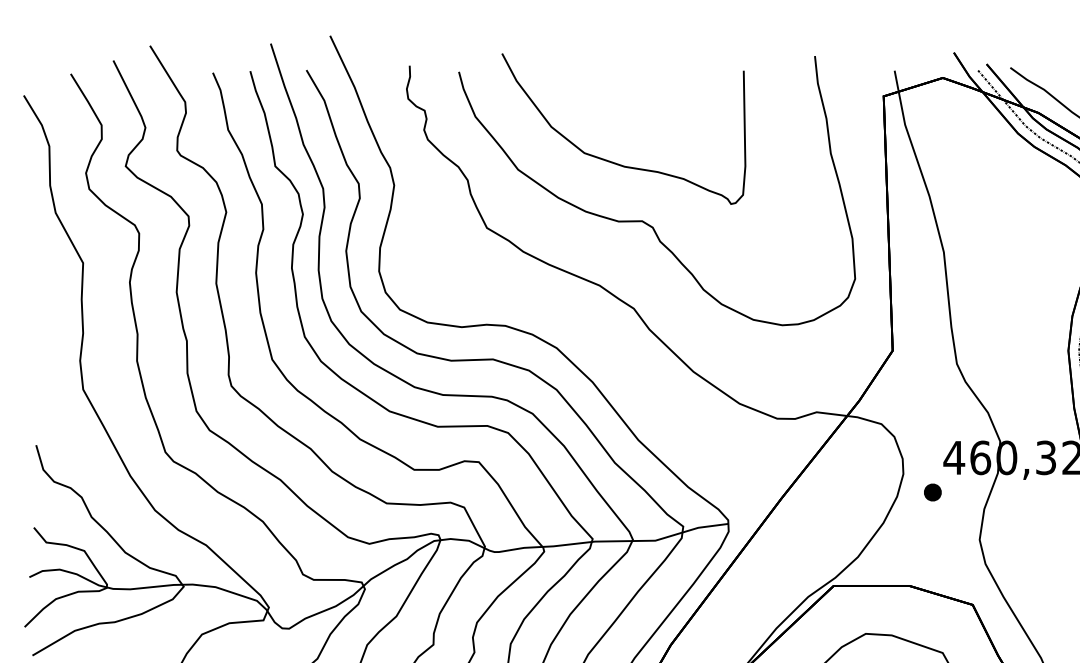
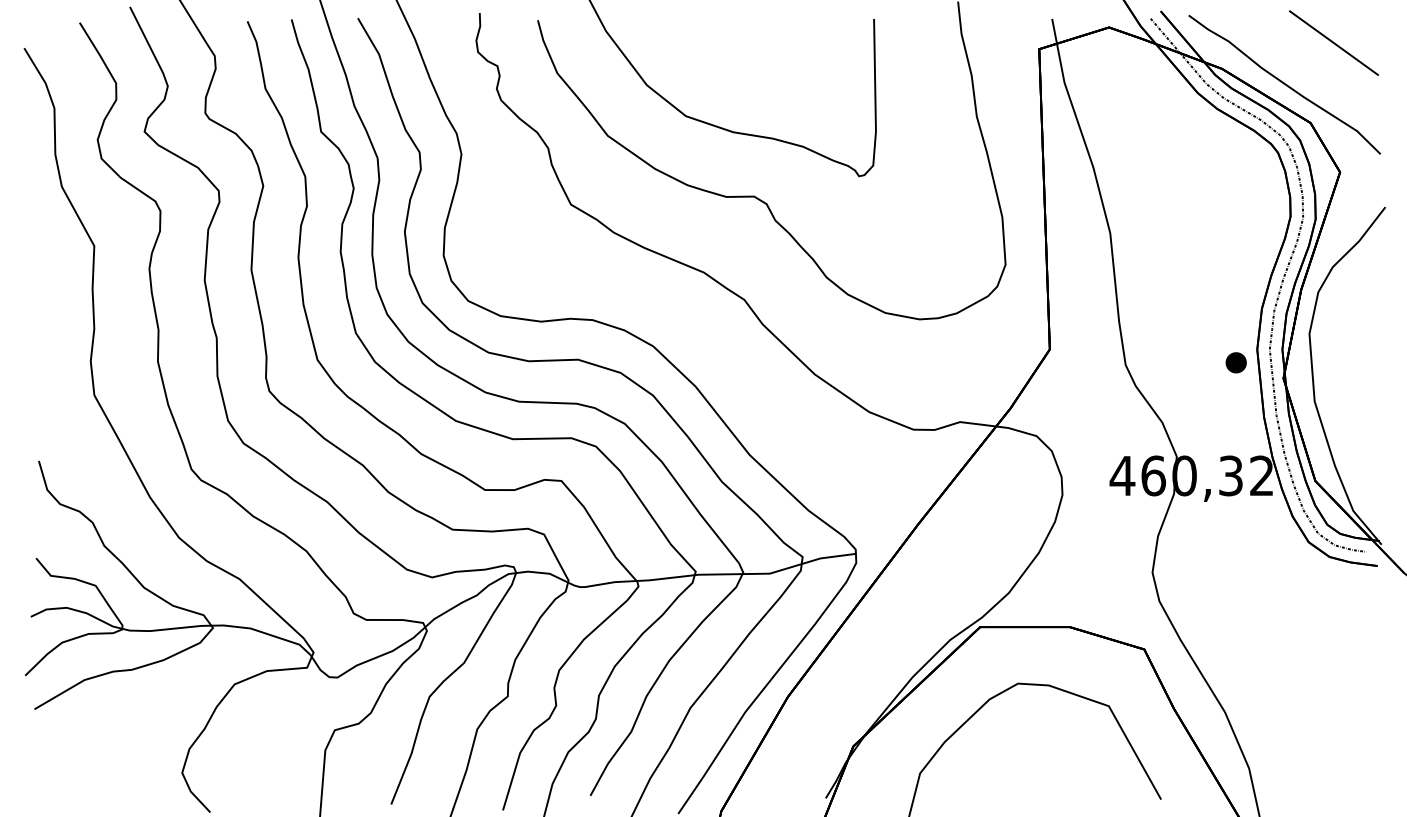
part: (932, 492) -> (1235, 362), moved

